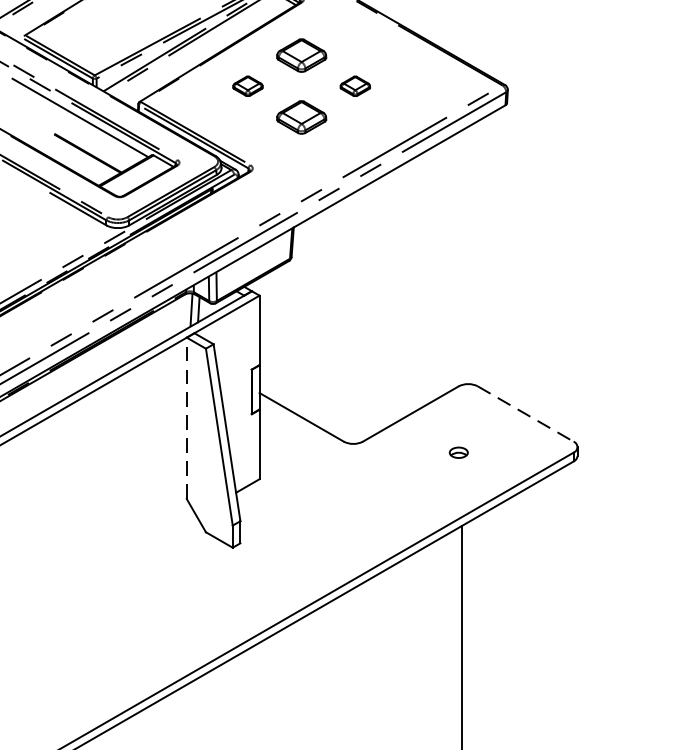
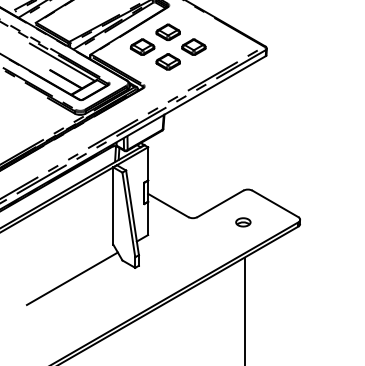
part: (247, 85) -> (142, 46), size x1.67
part: (354, 85) -> (193, 46), size x1.67
line: (525, 415) -> (275, 204), dashed -> solid
line: (187, 417) -> (113, 205), dashed -> solid
part: (458, 452) -> (243, 222), size x1.67
line: (99, 569) -> (71, 278), added

